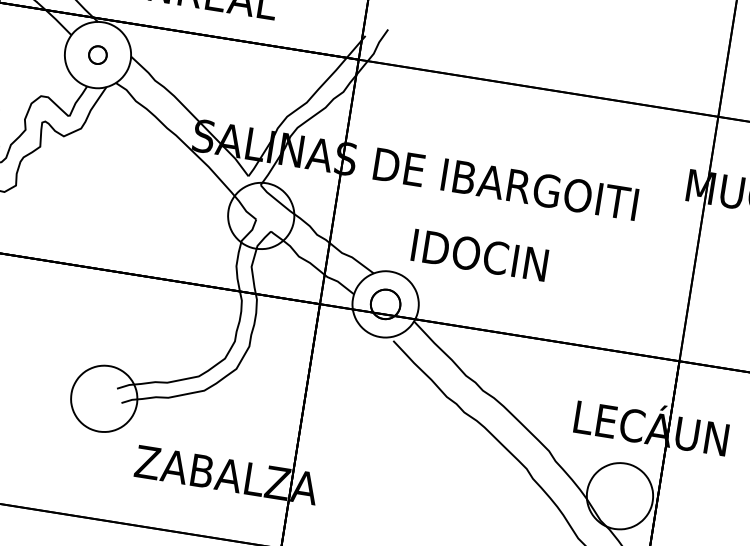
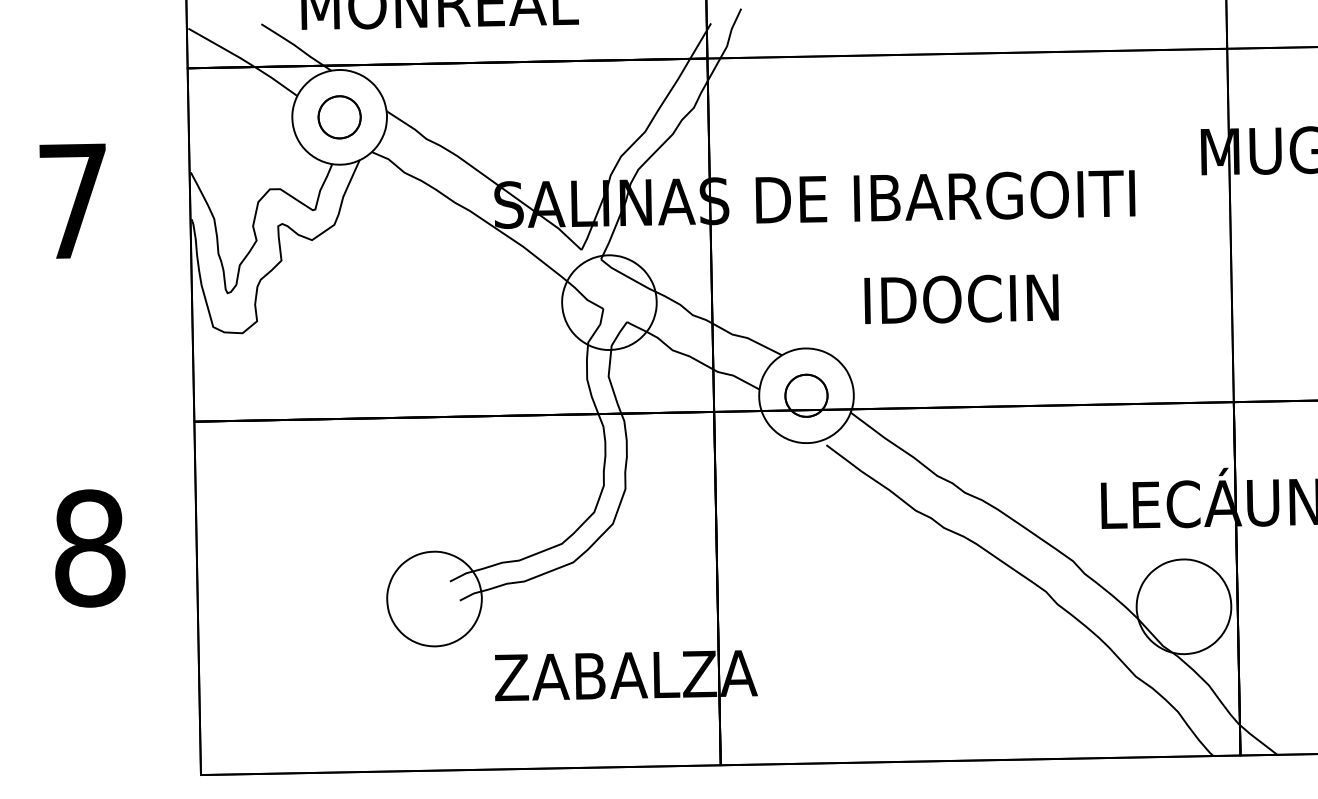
part: (97, 55) -> (339, 117), size x1.67
text: (479, 254) -> (961, 298), moved

